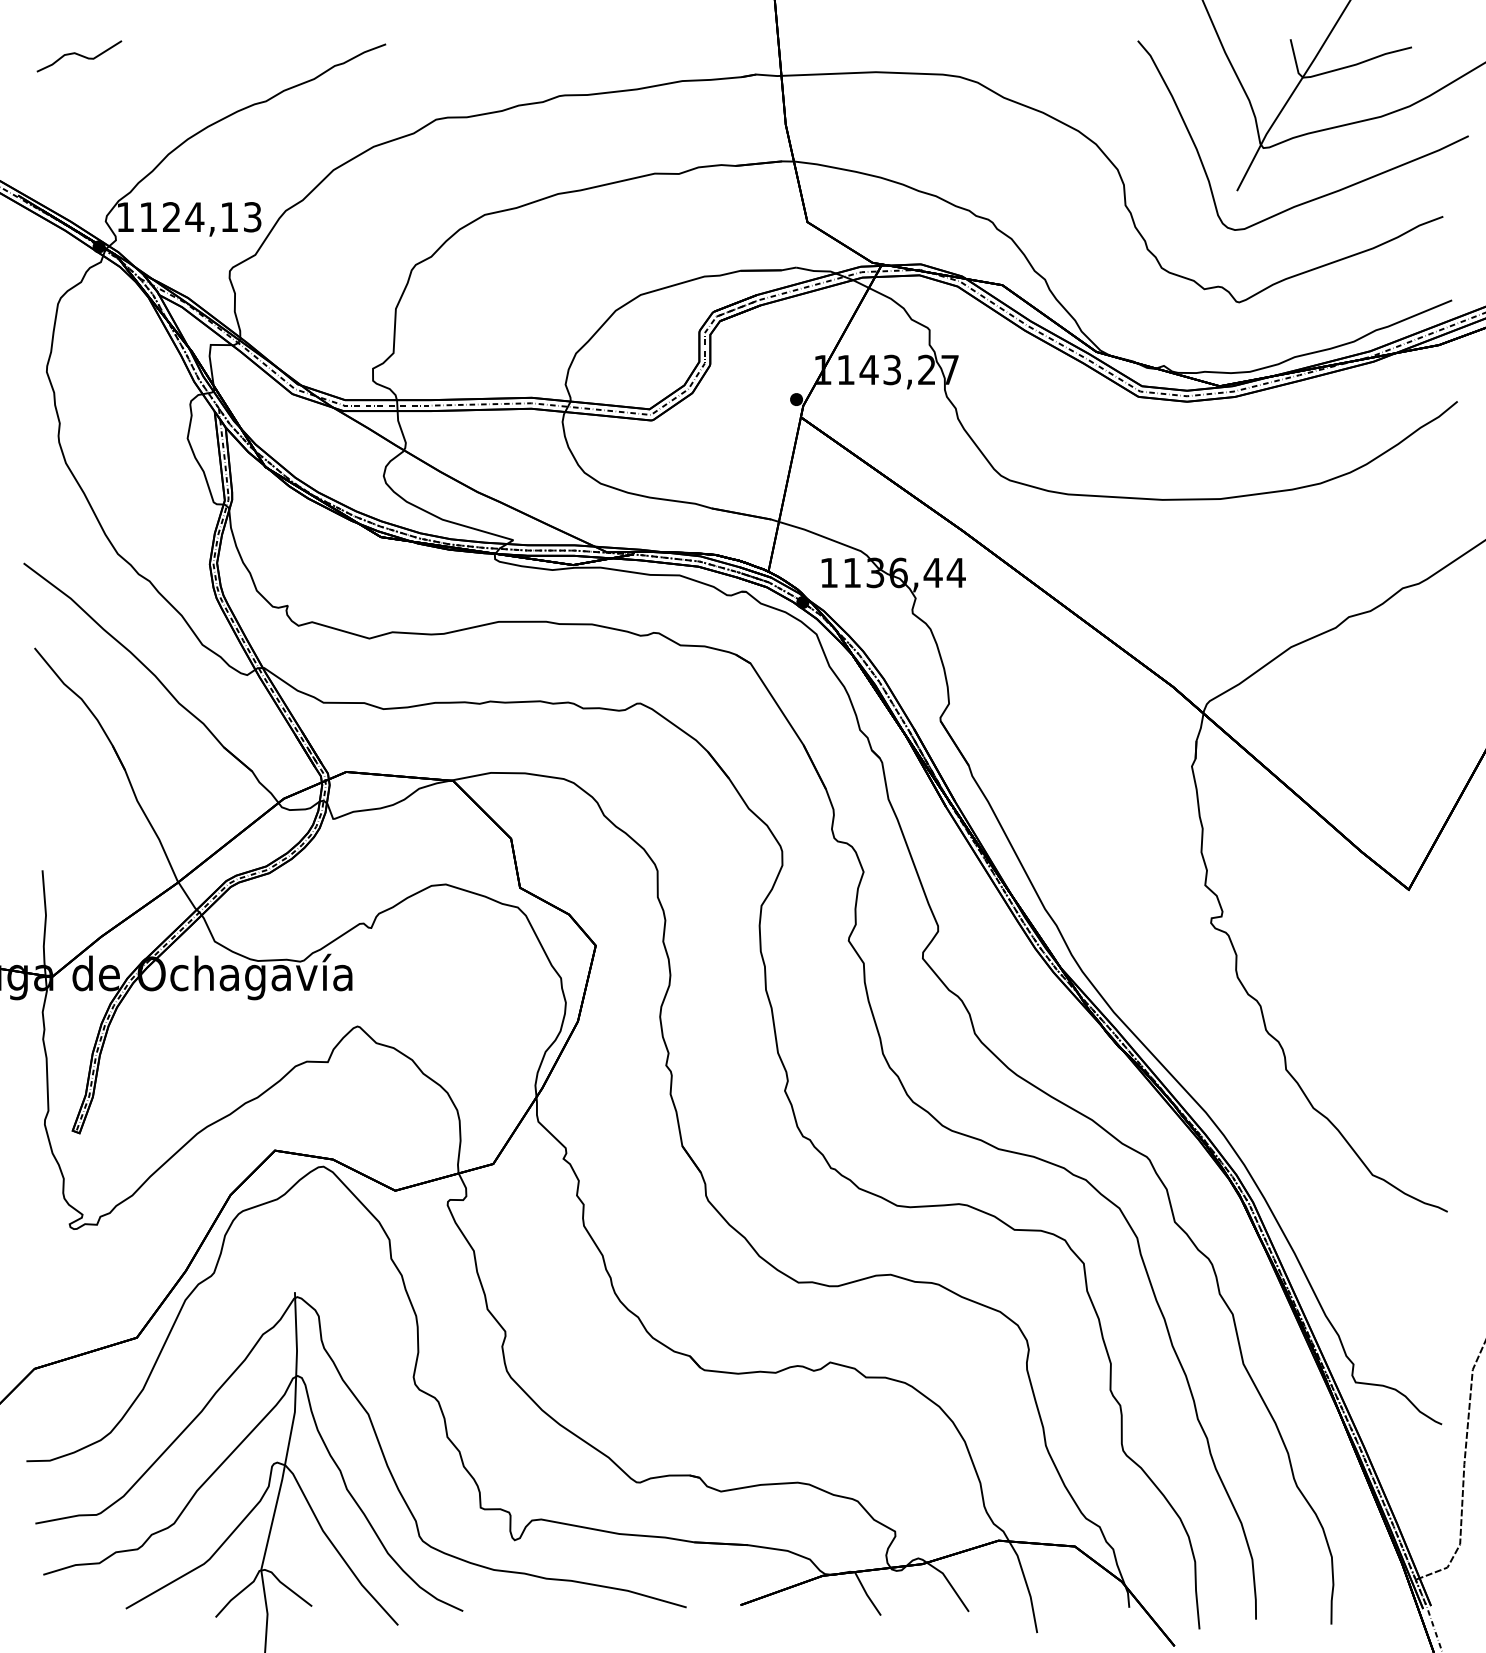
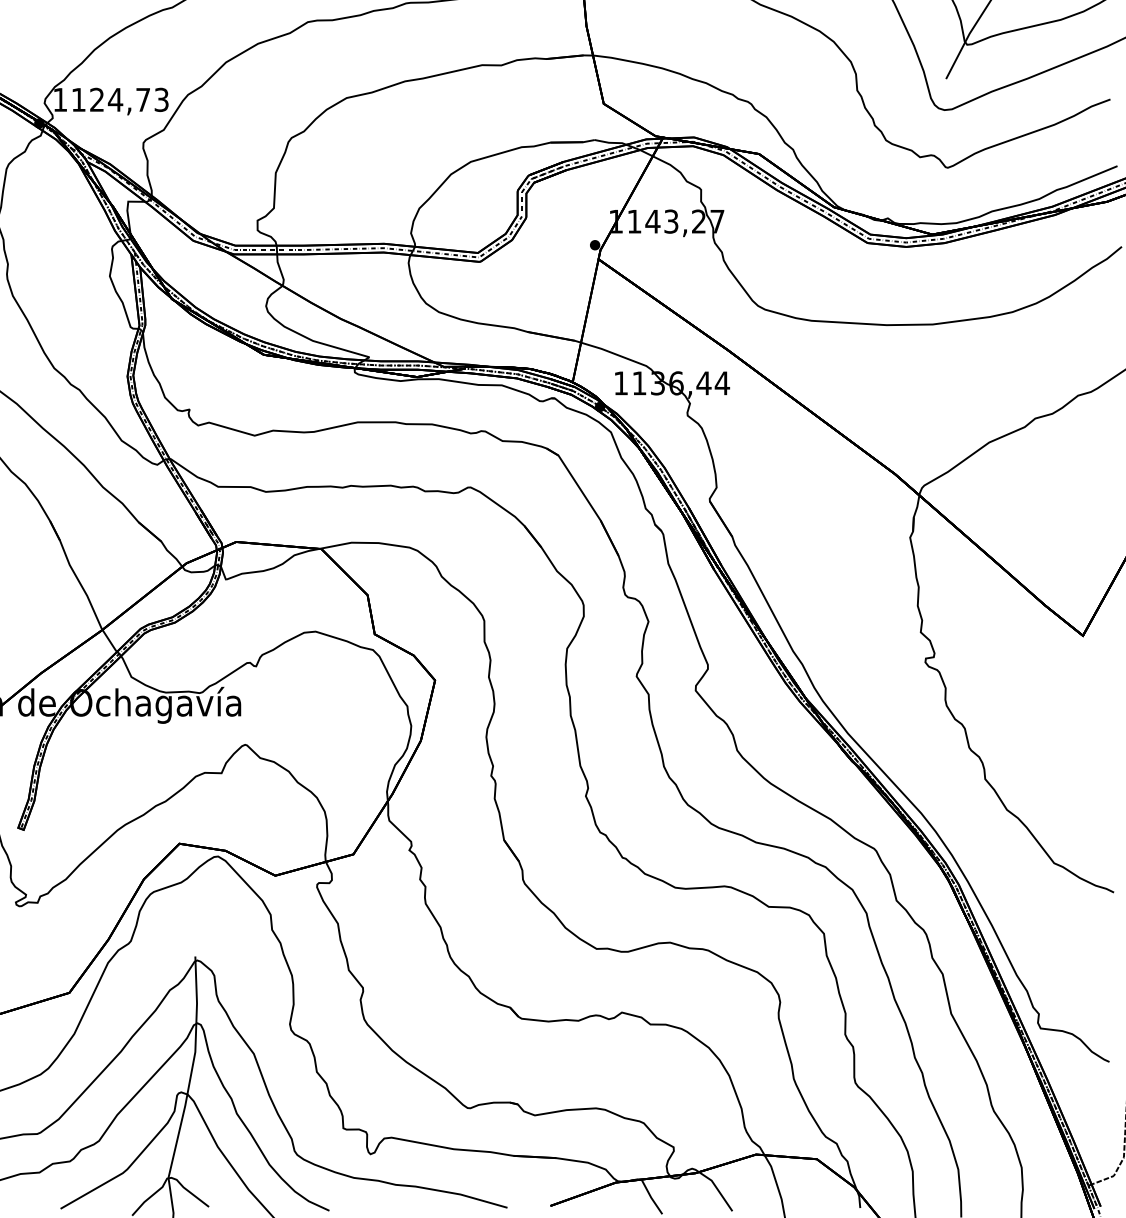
text: (229, 216) -> (143, 99), 1124,13 -> 1124,73

